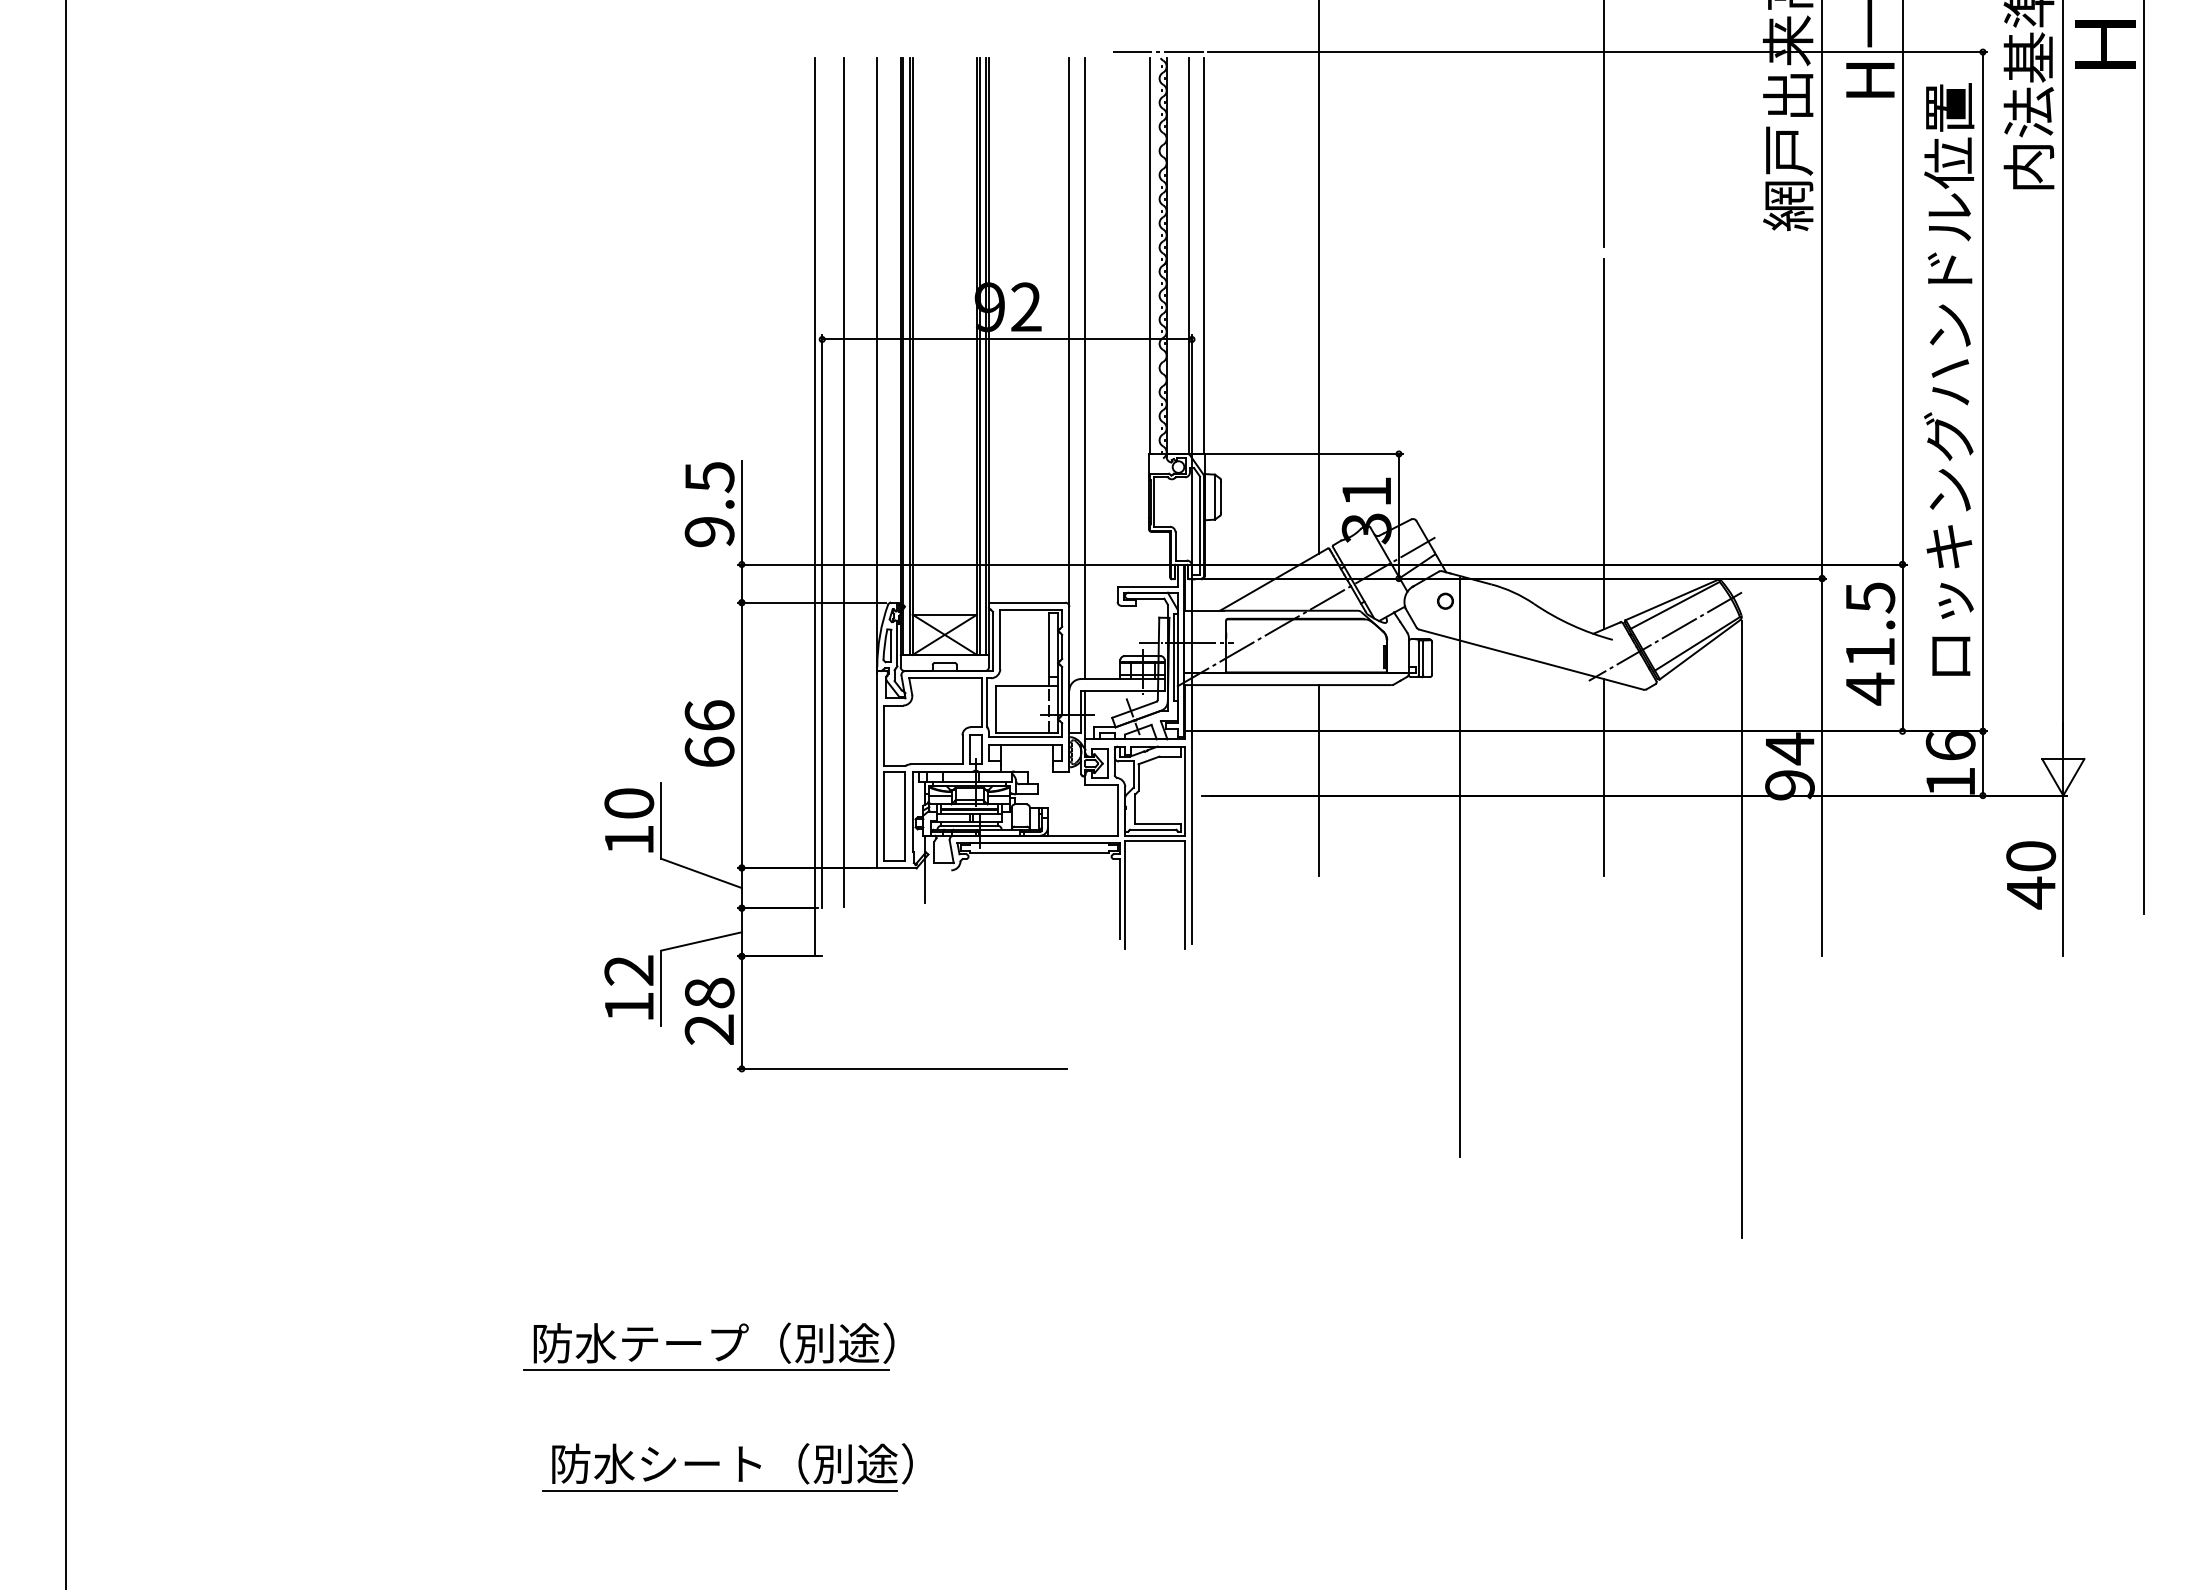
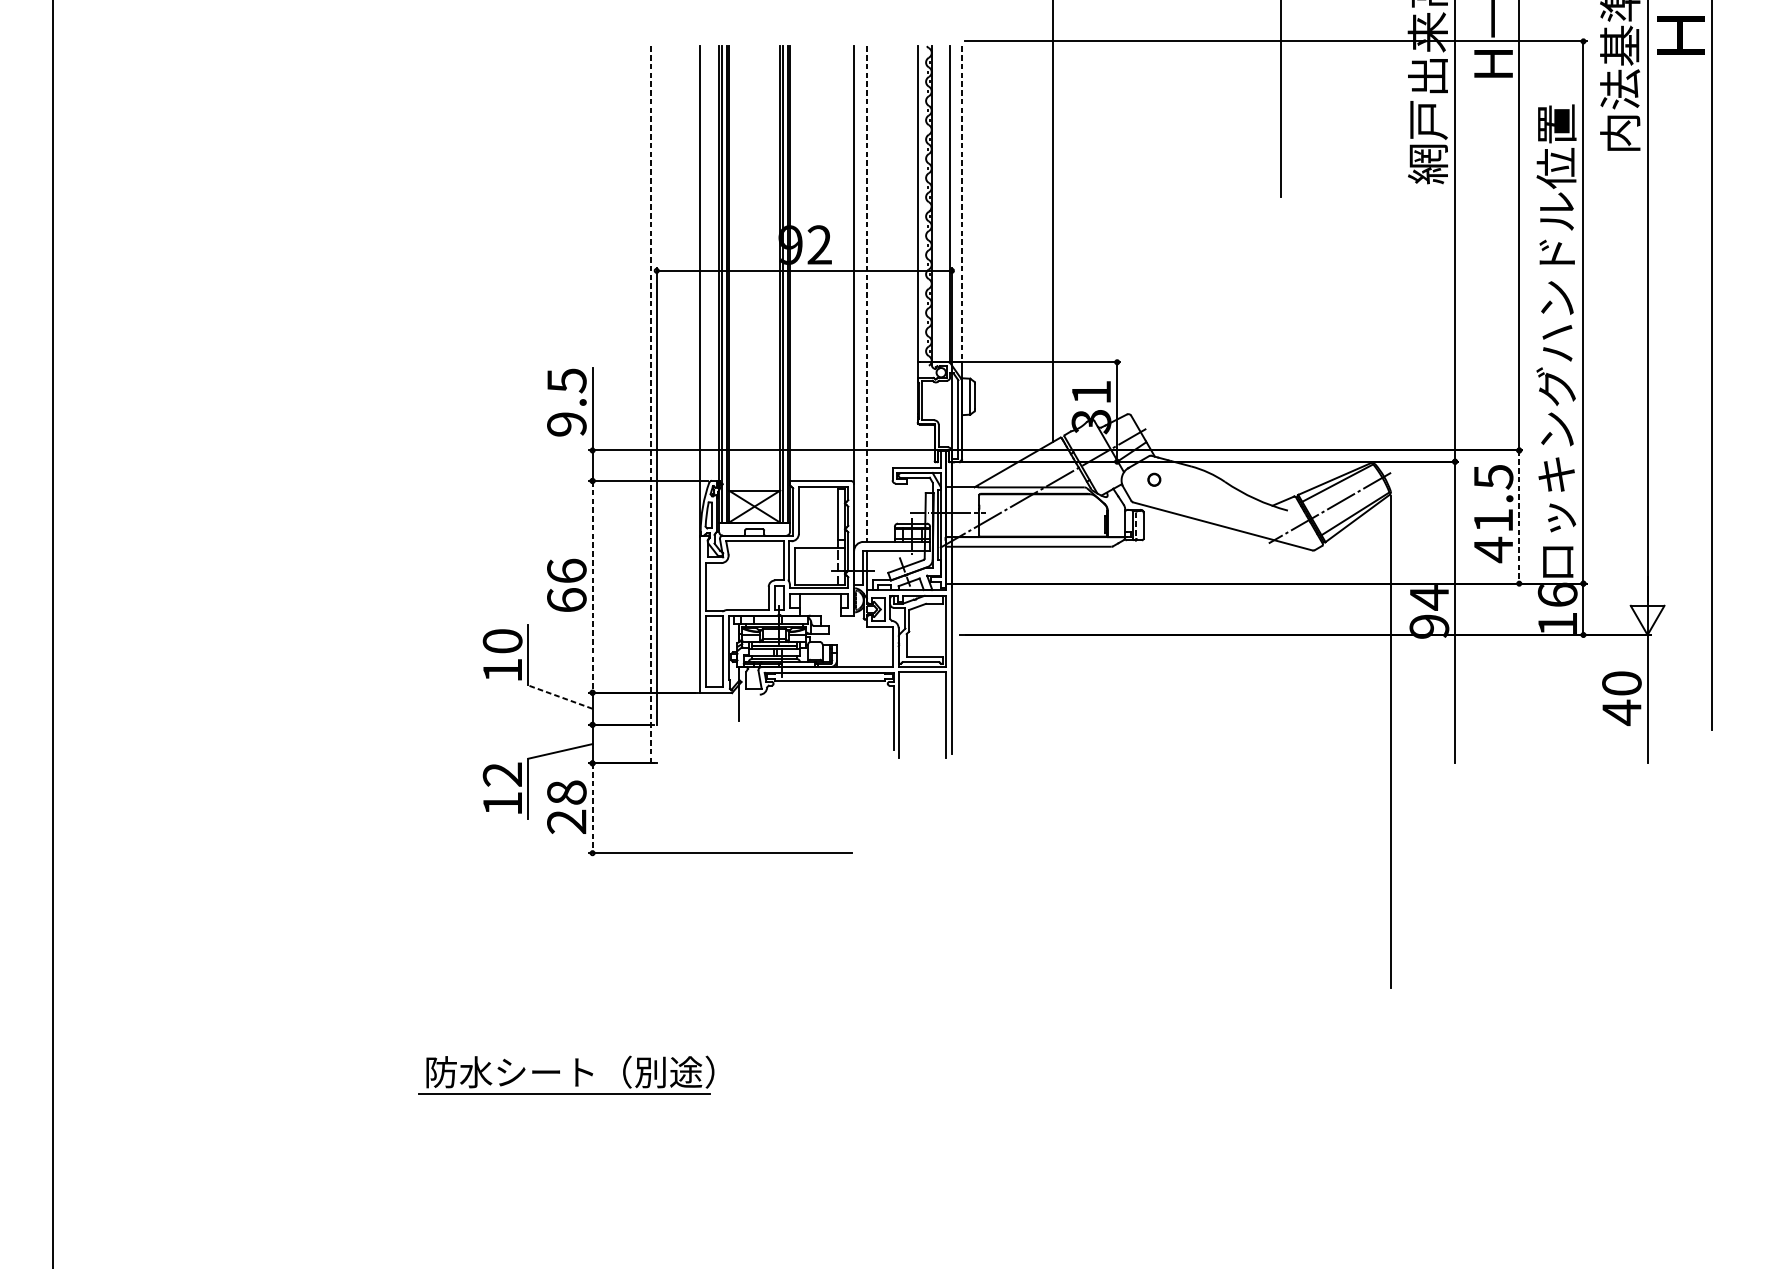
line: (1158, 52) -> (925, 41), removed
line: (1204, 256) -> (961, 204), solid -> dashed
line: (1085, 369) -> (866, 294), solid -> dashed
text: (1949, 379) -> (1556, 341), moved
line: (1603, 444) -> (1280, 354), removed
line: (843, 482) -> (673, 385), removed
line: (815, 507) -> (651, 404), solid -> dashed
line: (1902, 648) -> (1519, 517), solid -> dashed
line: (1423, 659) -> (1136, 526), solid -> dashed
line: (741, 735) -> (592, 586), solid -> dashed
line: (1603, 777) -> (1280, 620), removed
line: (1318, 780) -> (1052, 622), removed
line: (1460, 867) -> (1166, 692), removed
line: (701, 873) -> (560, 697), solid -> dashed
line: (741, 1013) -> (592, 808), solid -> dashed
text: (685, 1342) -> (547, 1071), 防水テープ（別途） -> 防水シート（別途）
part: (719, 1465) -> (574, 1169), removed

